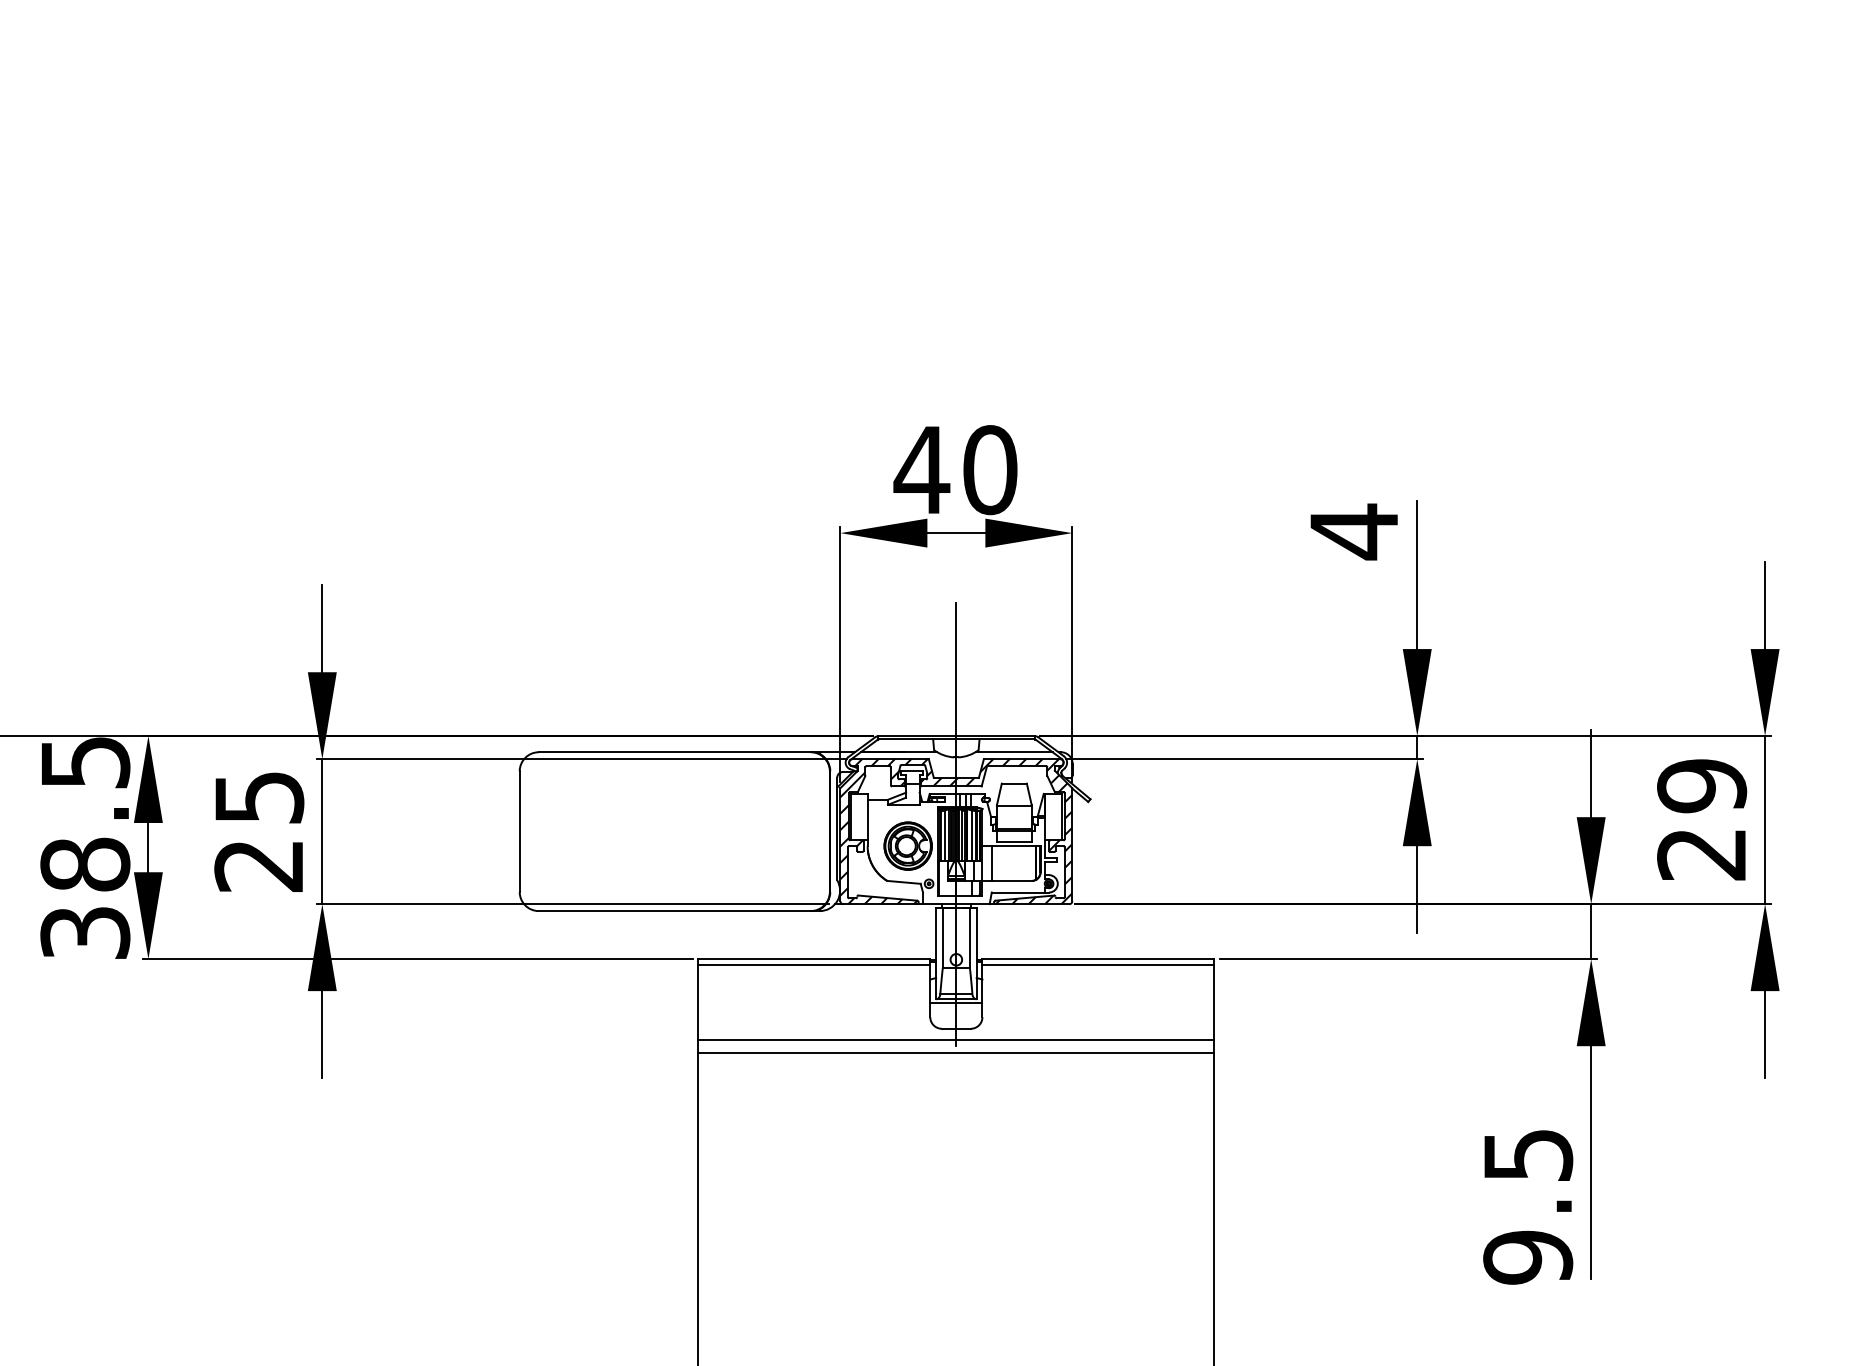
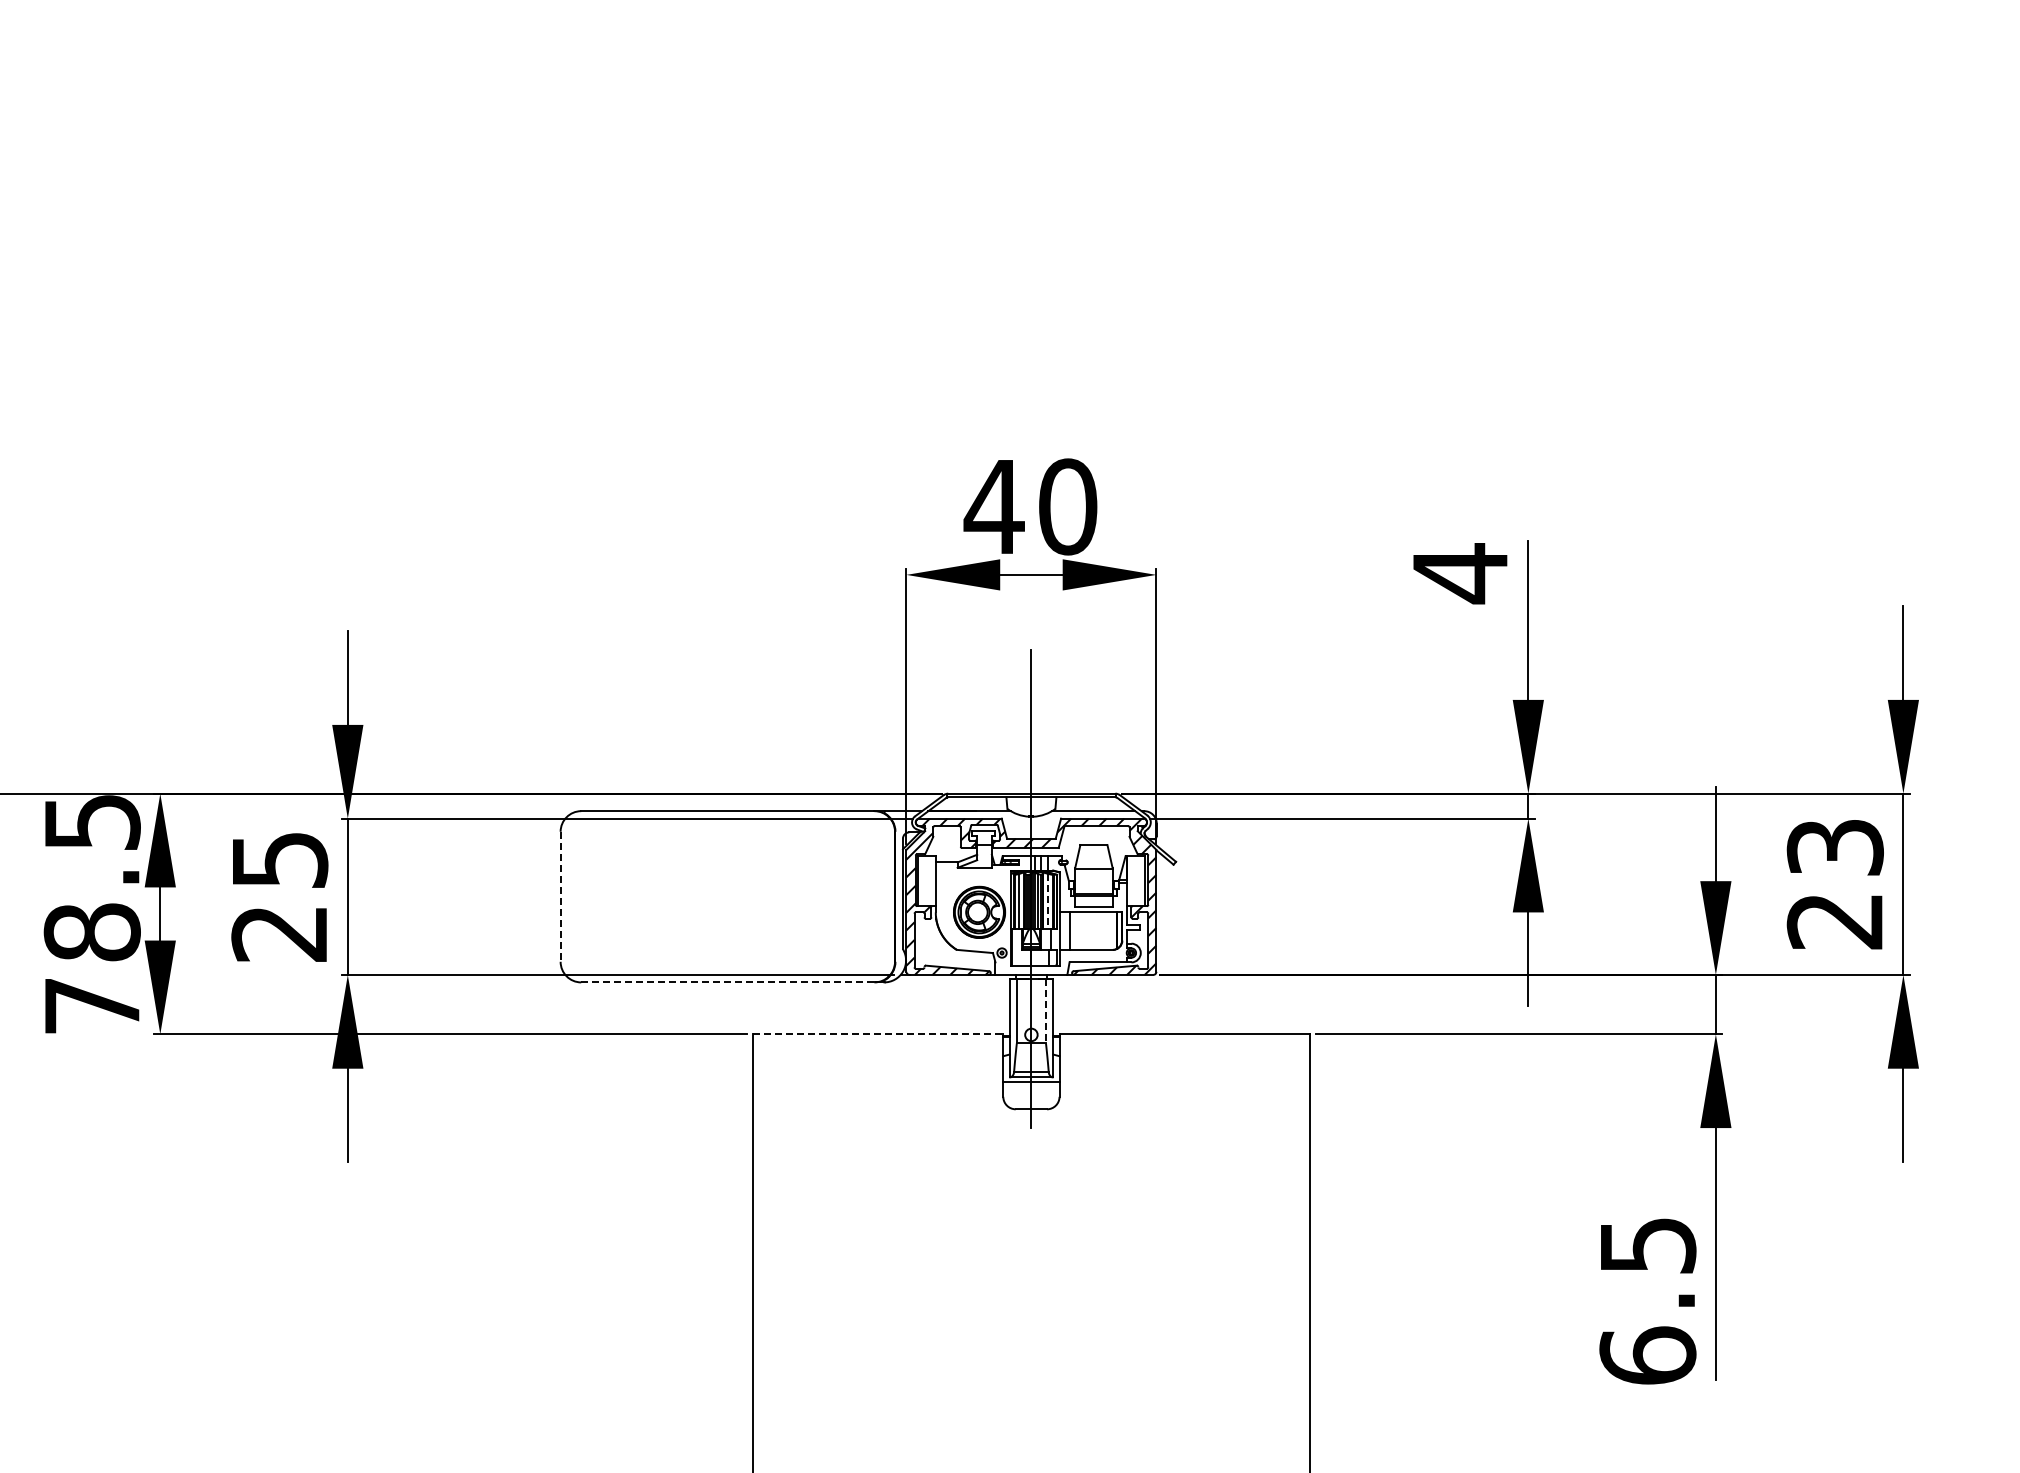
text: (1702, 785) -> (1835, 847), 29 -> 23
line: (519, 832) -> (560, 897), solid -> dashed
line: (972, 836) -> (1048, 901), solid -> dashed
line: (674, 911) -> (727, 982), solid -> dashed
text: (84, 932) -> (91, 1005), 38.5 -> 78.5
line: (969, 938) -> (1045, 1011), solid -> dashed
line: (814, 959) -> (878, 1034), solid -> dashed
line: (814, 964) -> (878, 1040), removed
line: (1098, 964) -> (1184, 1040), removed
line: (956, 1040) -> (1031, 1121), removed
line: (956, 1053) -> (1031, 1135), removed
text: (1527, 1257) -> (1647, 1355), 9.5 -> 6.5

